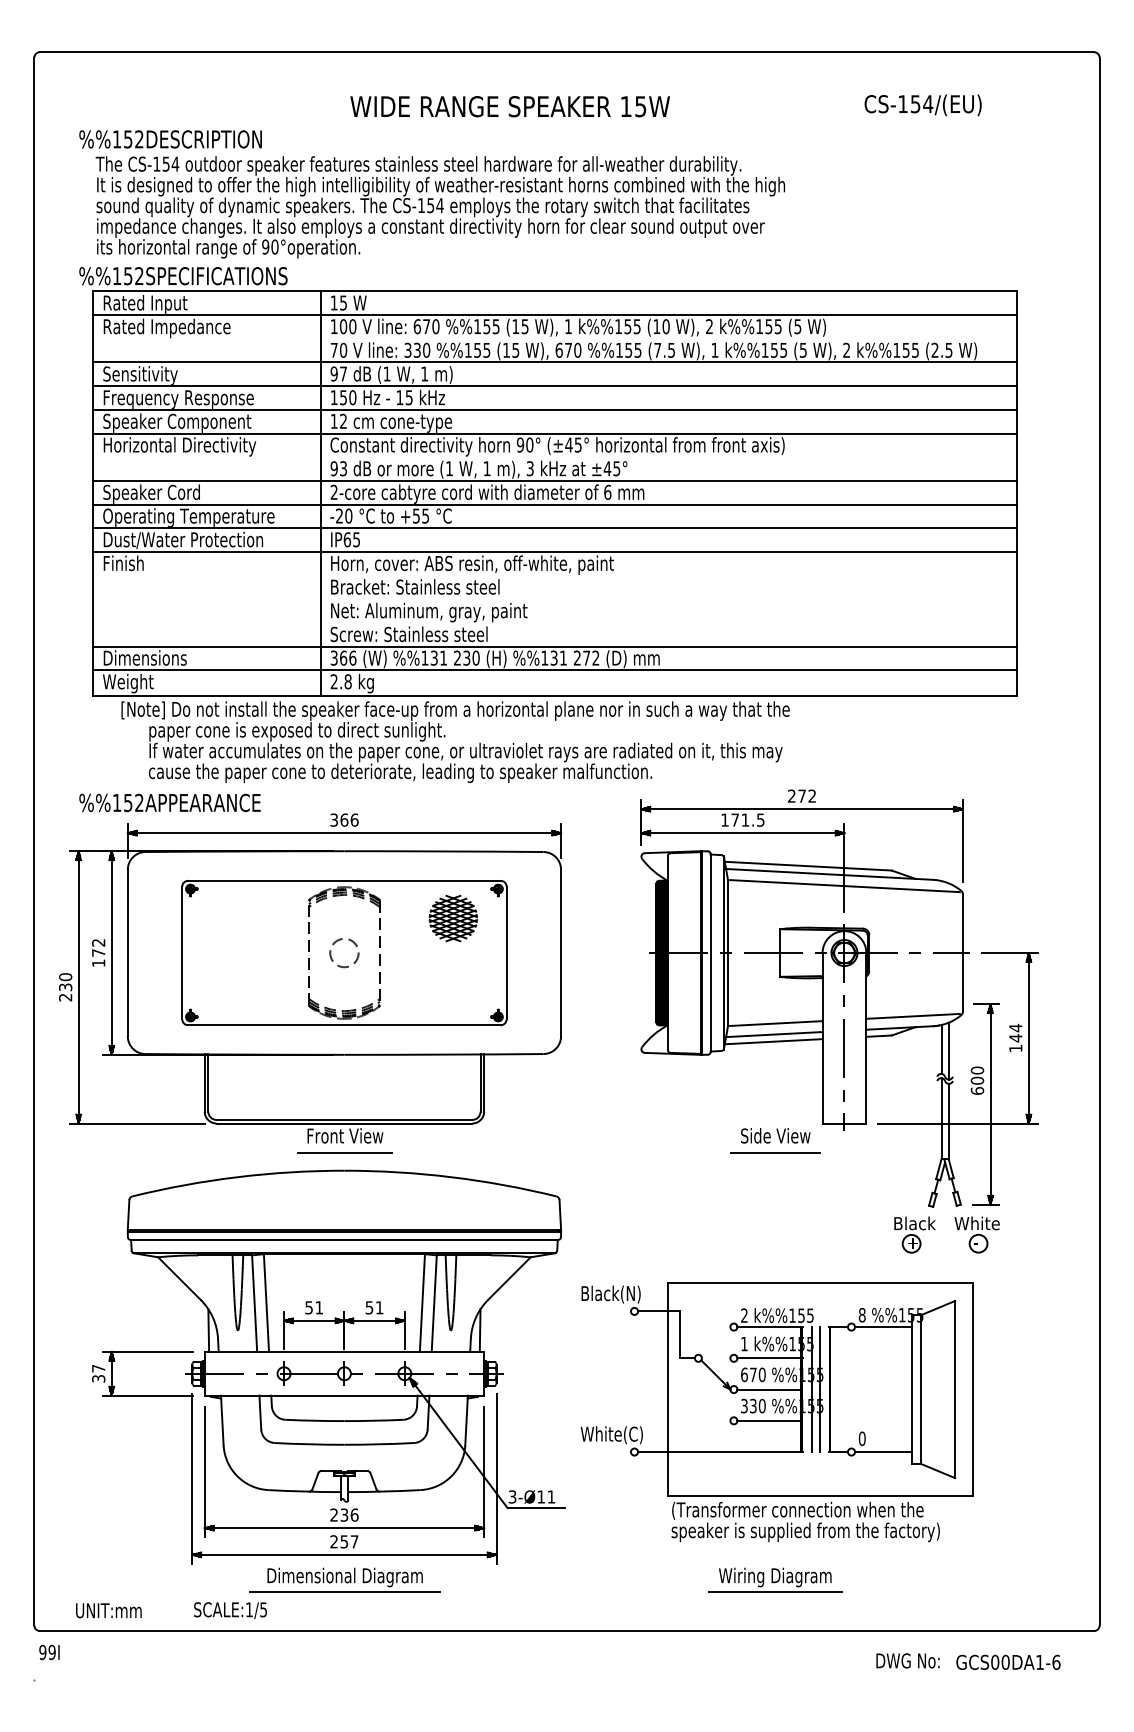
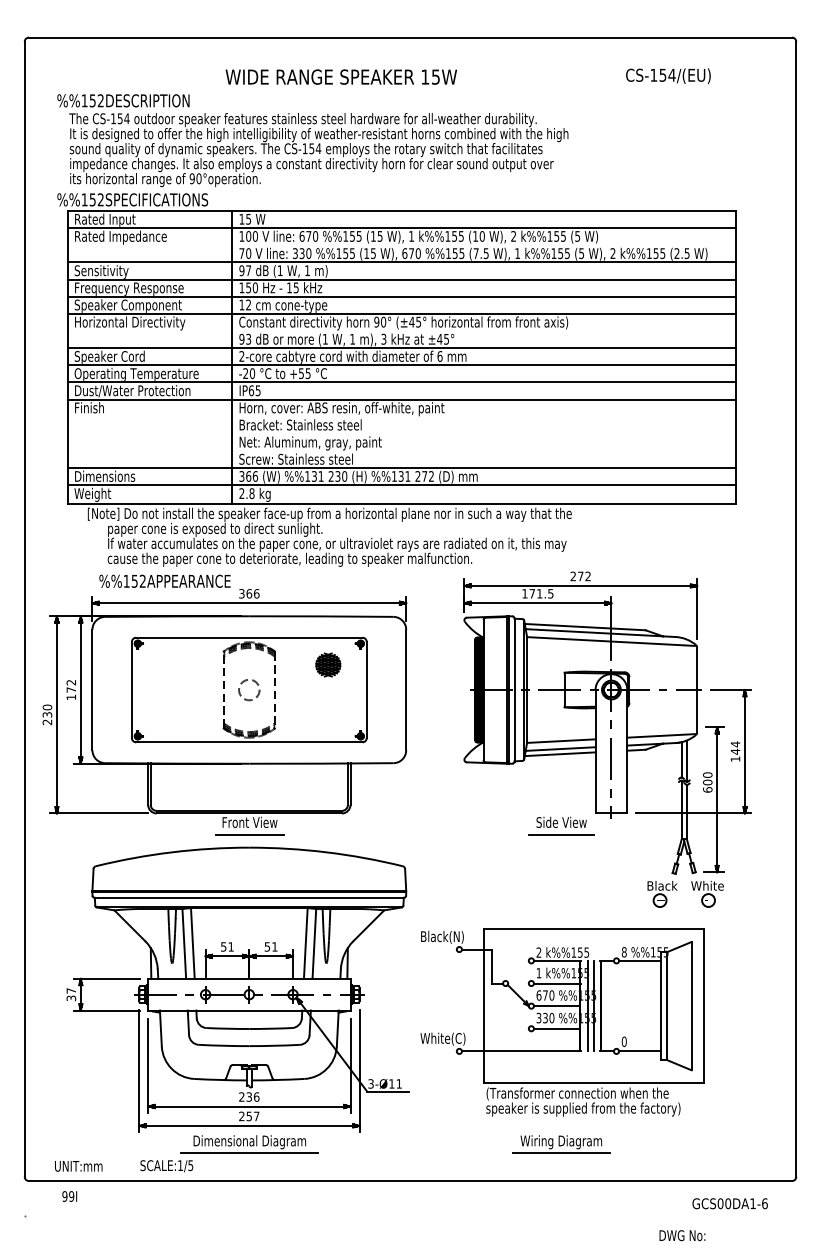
text: (509, 105) -> (340, 76), moved
text: (169, 801) -> (164, 580), moved
part: (453, 917) -> (328, 664), size x0.7
text: (49, 1652) -> (69, 1196), moved
text: (908, 1660) -> (682, 1235), moved

